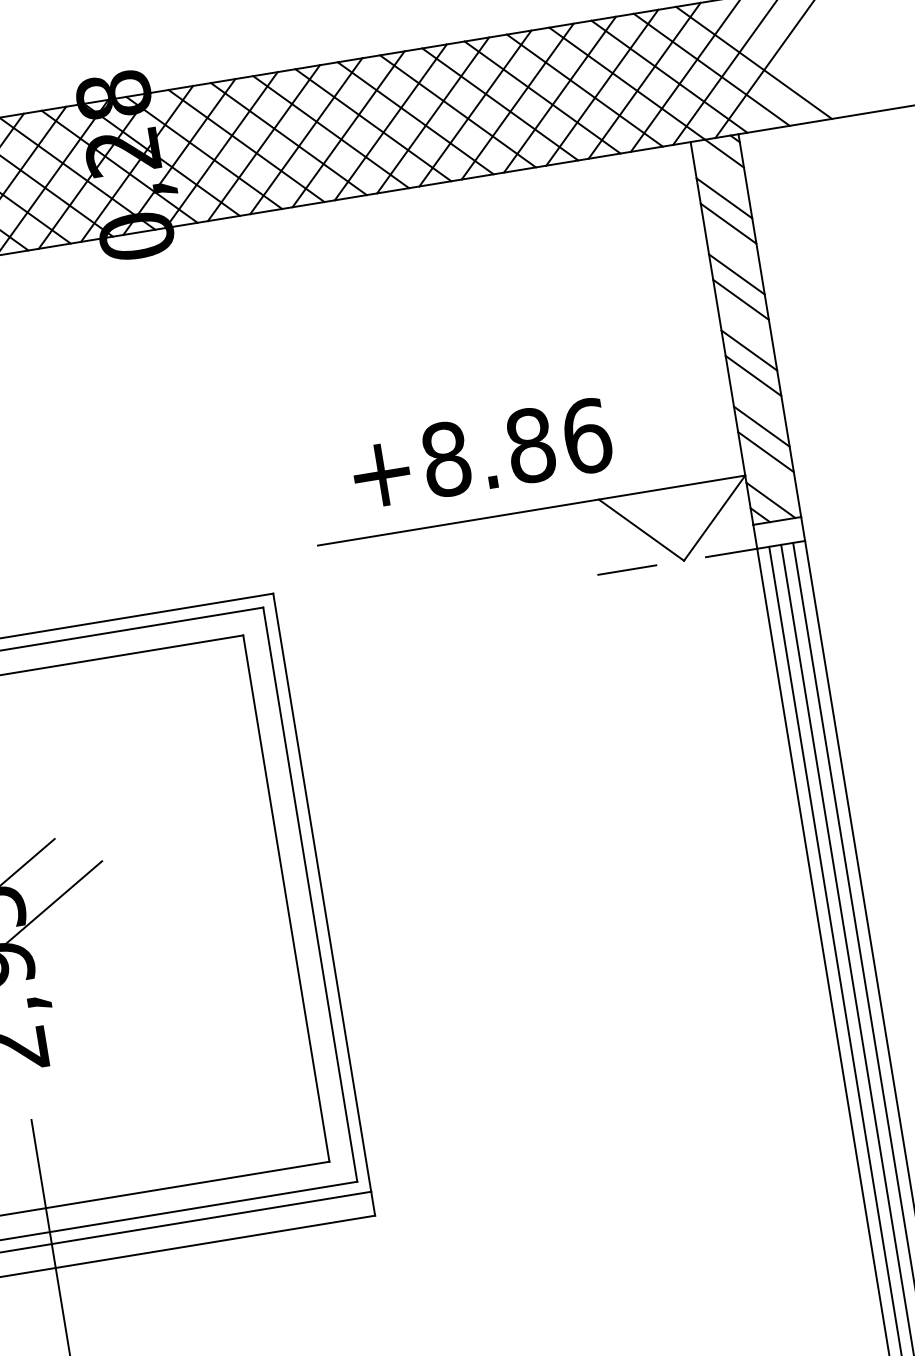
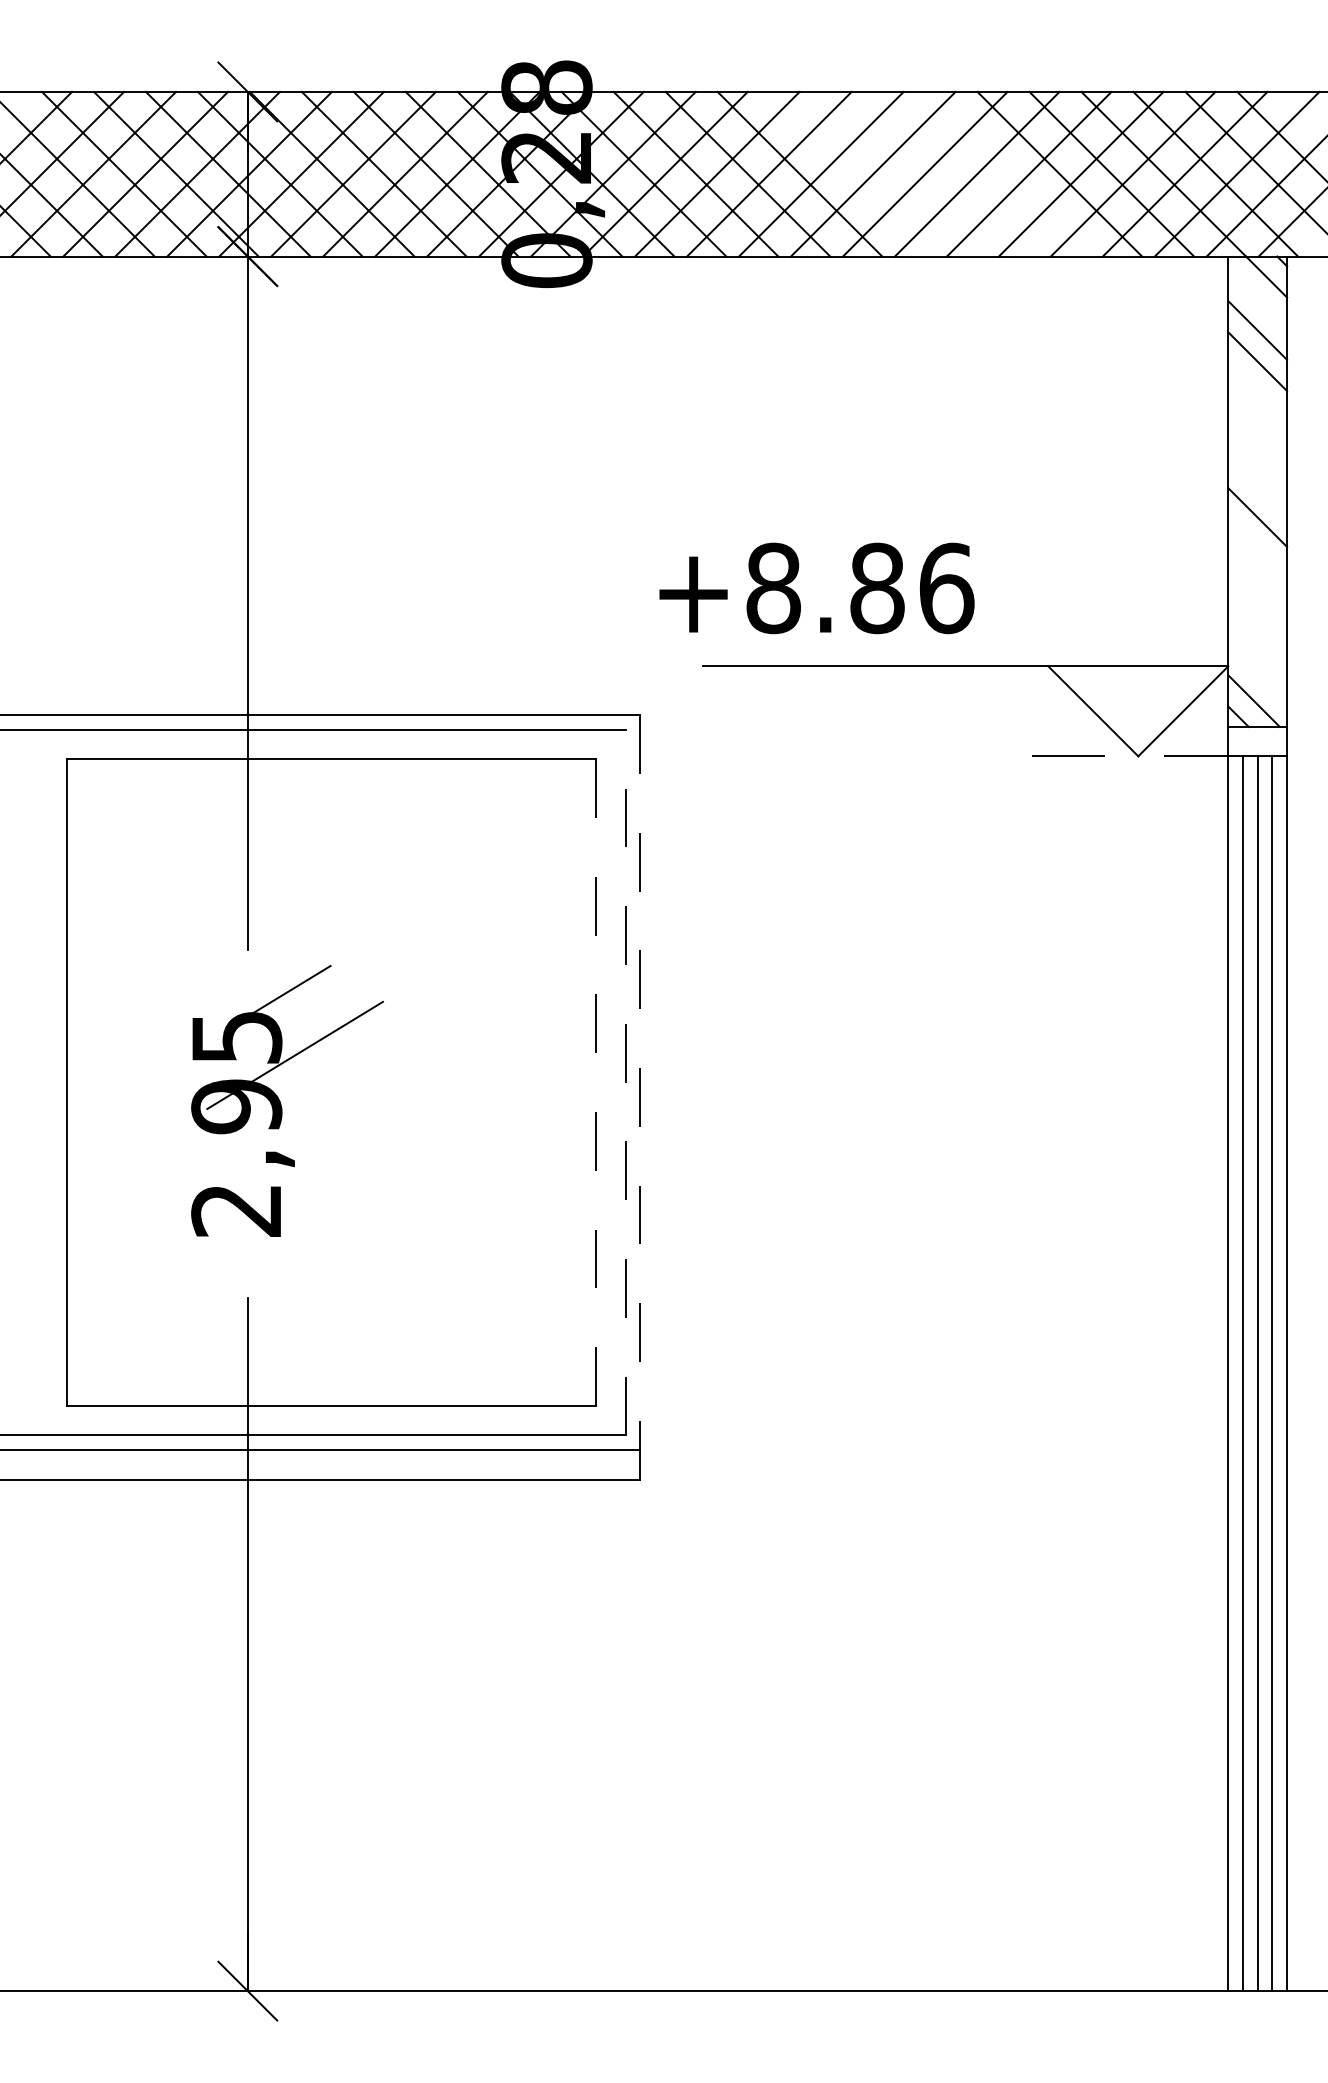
line: (499, 103) -> (1007, 173), removed
line: (457, 110) -> (955, 173), removed
line: (415, 117) -> (903, 173), removed
line: (372, 124) -> (851, 173), removed
line: (736, 274) -> (1257, 423), removed
line: (740, 299) -> (1257, 454), removed
line: (753, 375) -> (1257, 548), removed
line: (761, 426) -> (1257, 610), removed
line: (765, 451) -> (1257, 641), removed
text: (481, 453) -> (816, 588), moved
line: (322, 893) -> (640, 1083), solid -> dashed
line: (310, 894) -> (625, 1082), solid -> dashed
line: (286, 898) -> (596, 1082), solid -> dashed

